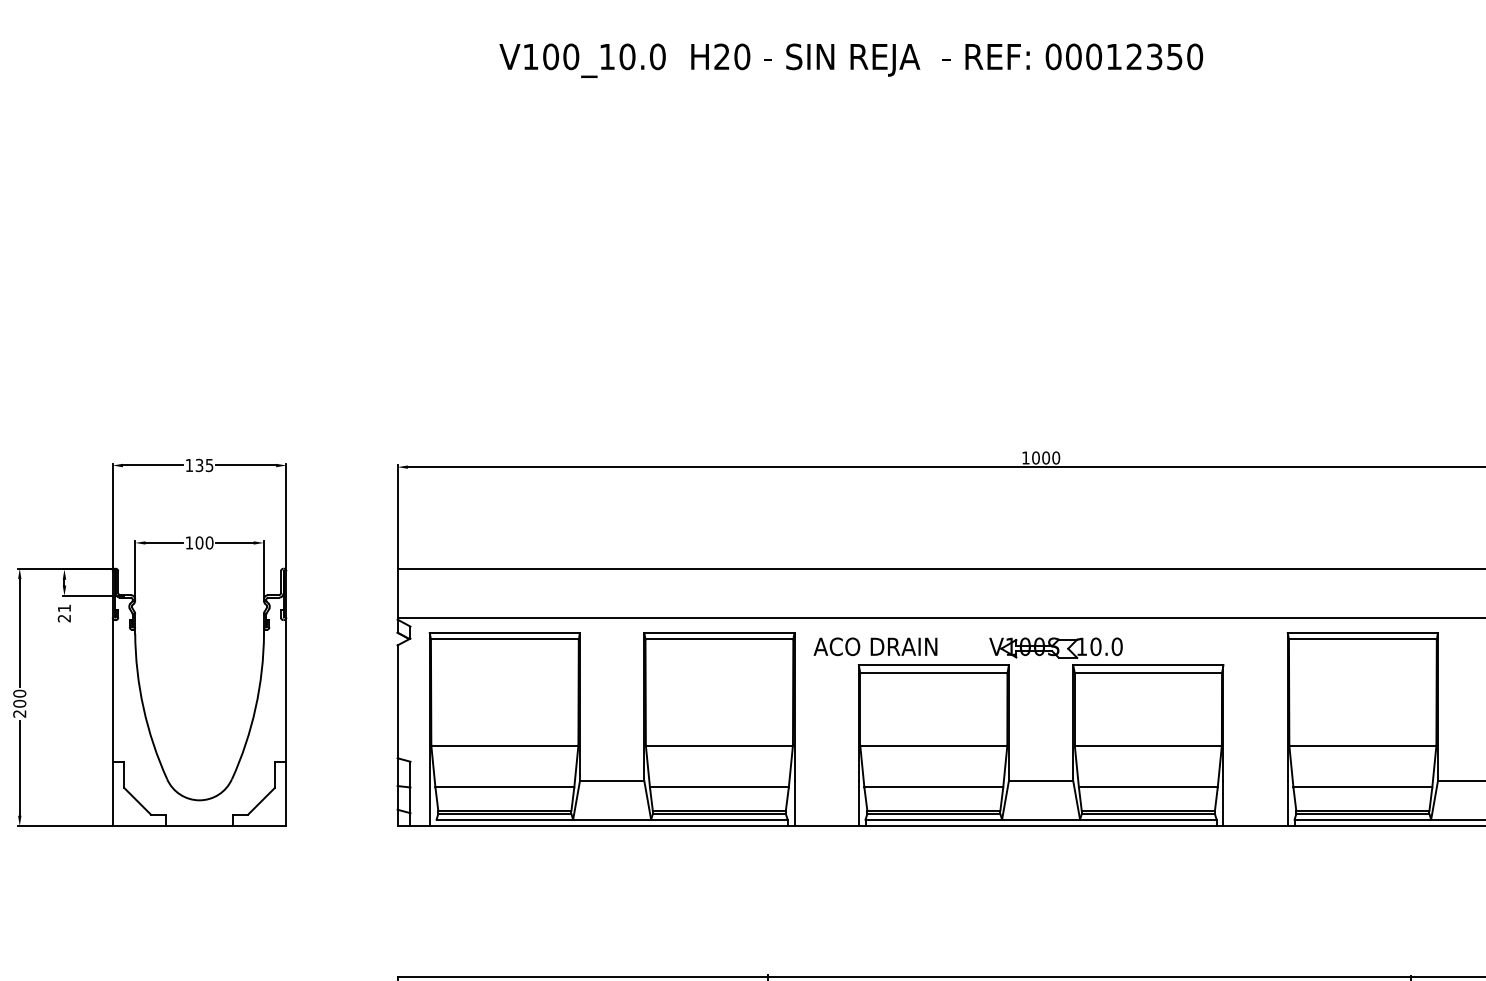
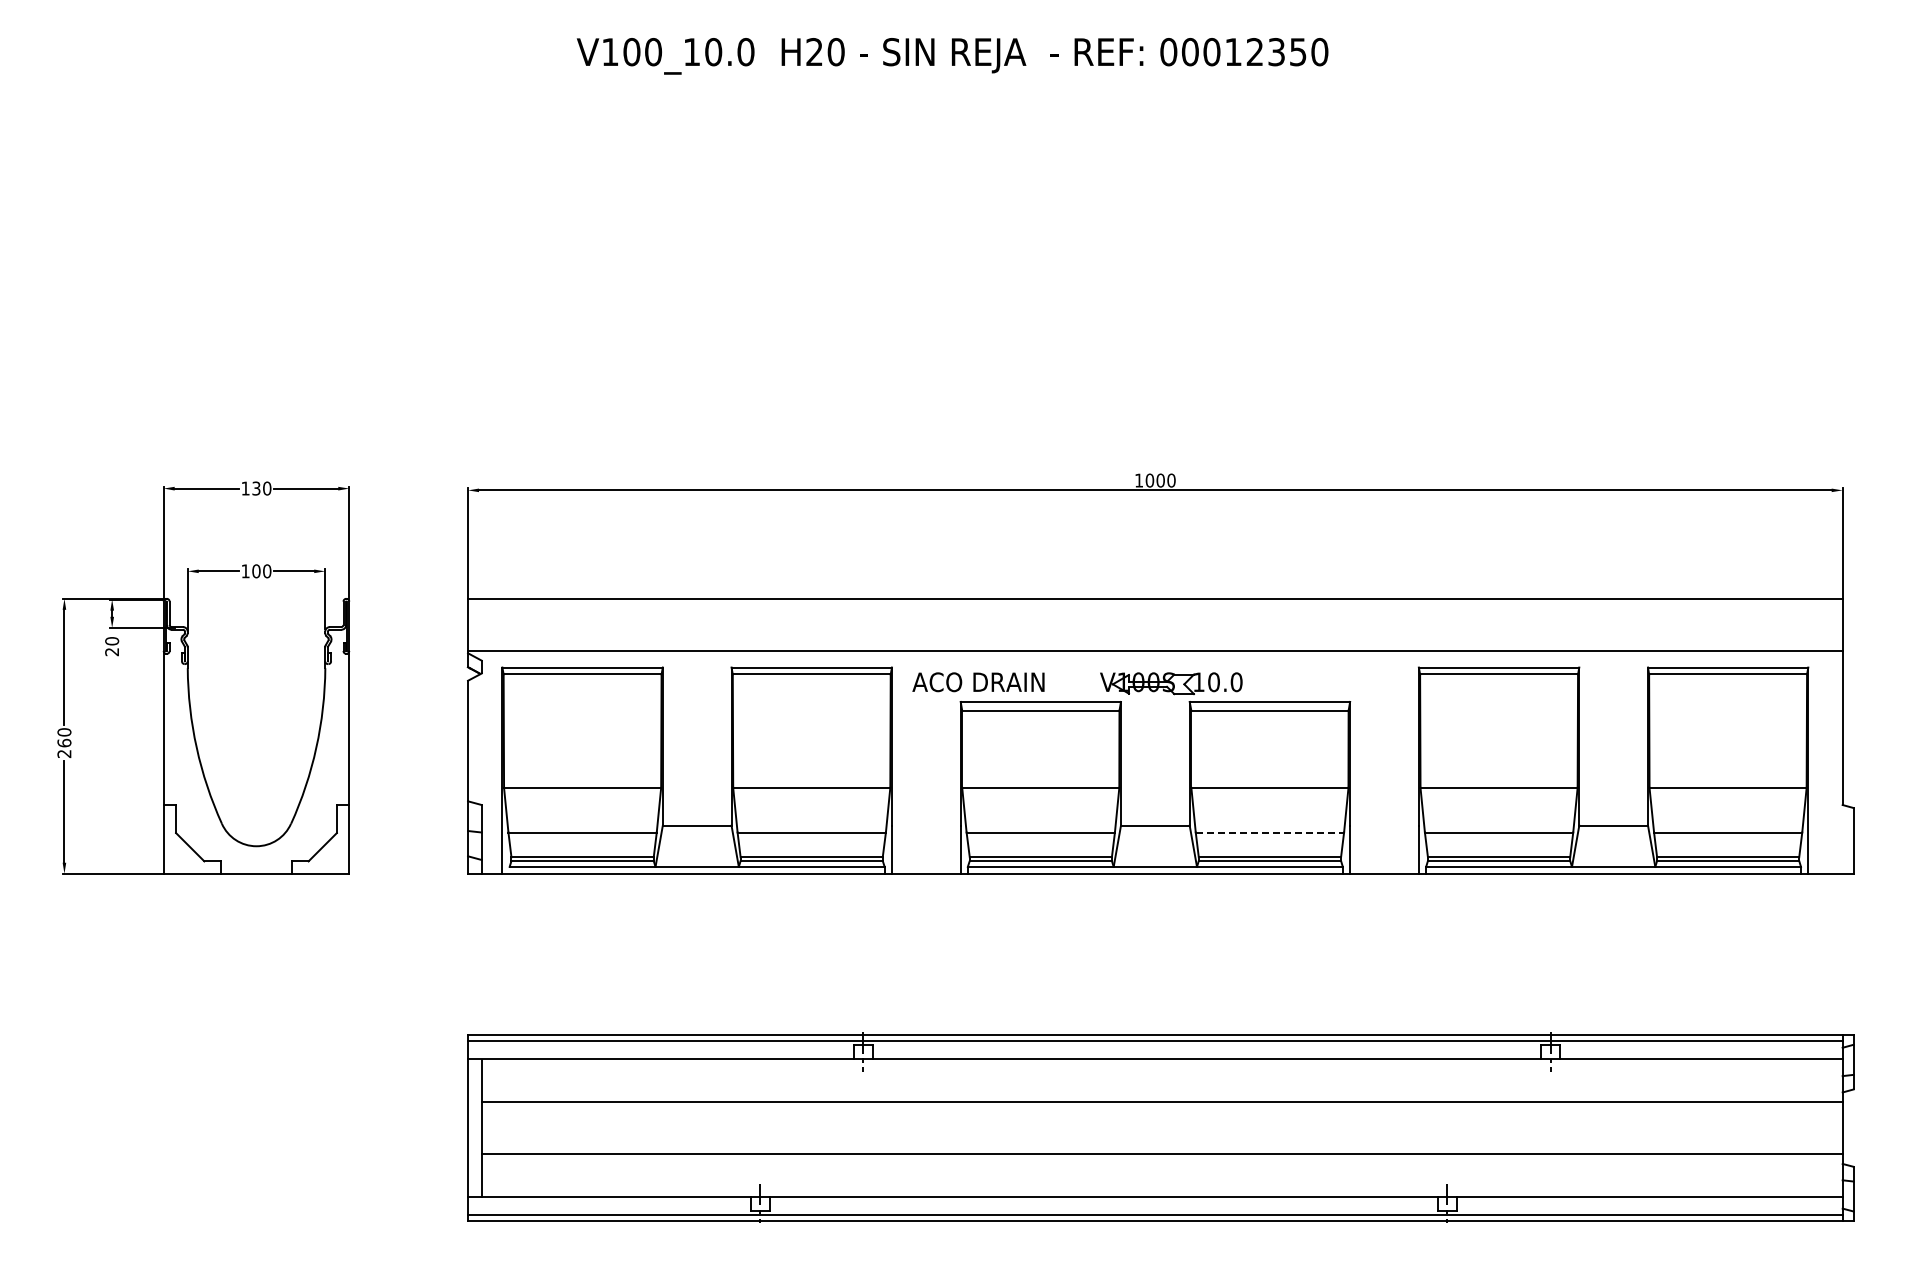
text: (209, 465) -> (267, 488), 135 -> 130
text: (64, 608) -> (112, 641), 21 -> 20
text: (19, 703) -> (64, 742), 200 -> 260
line: (1148, 787) -> (1270, 832), solid -> dashed

